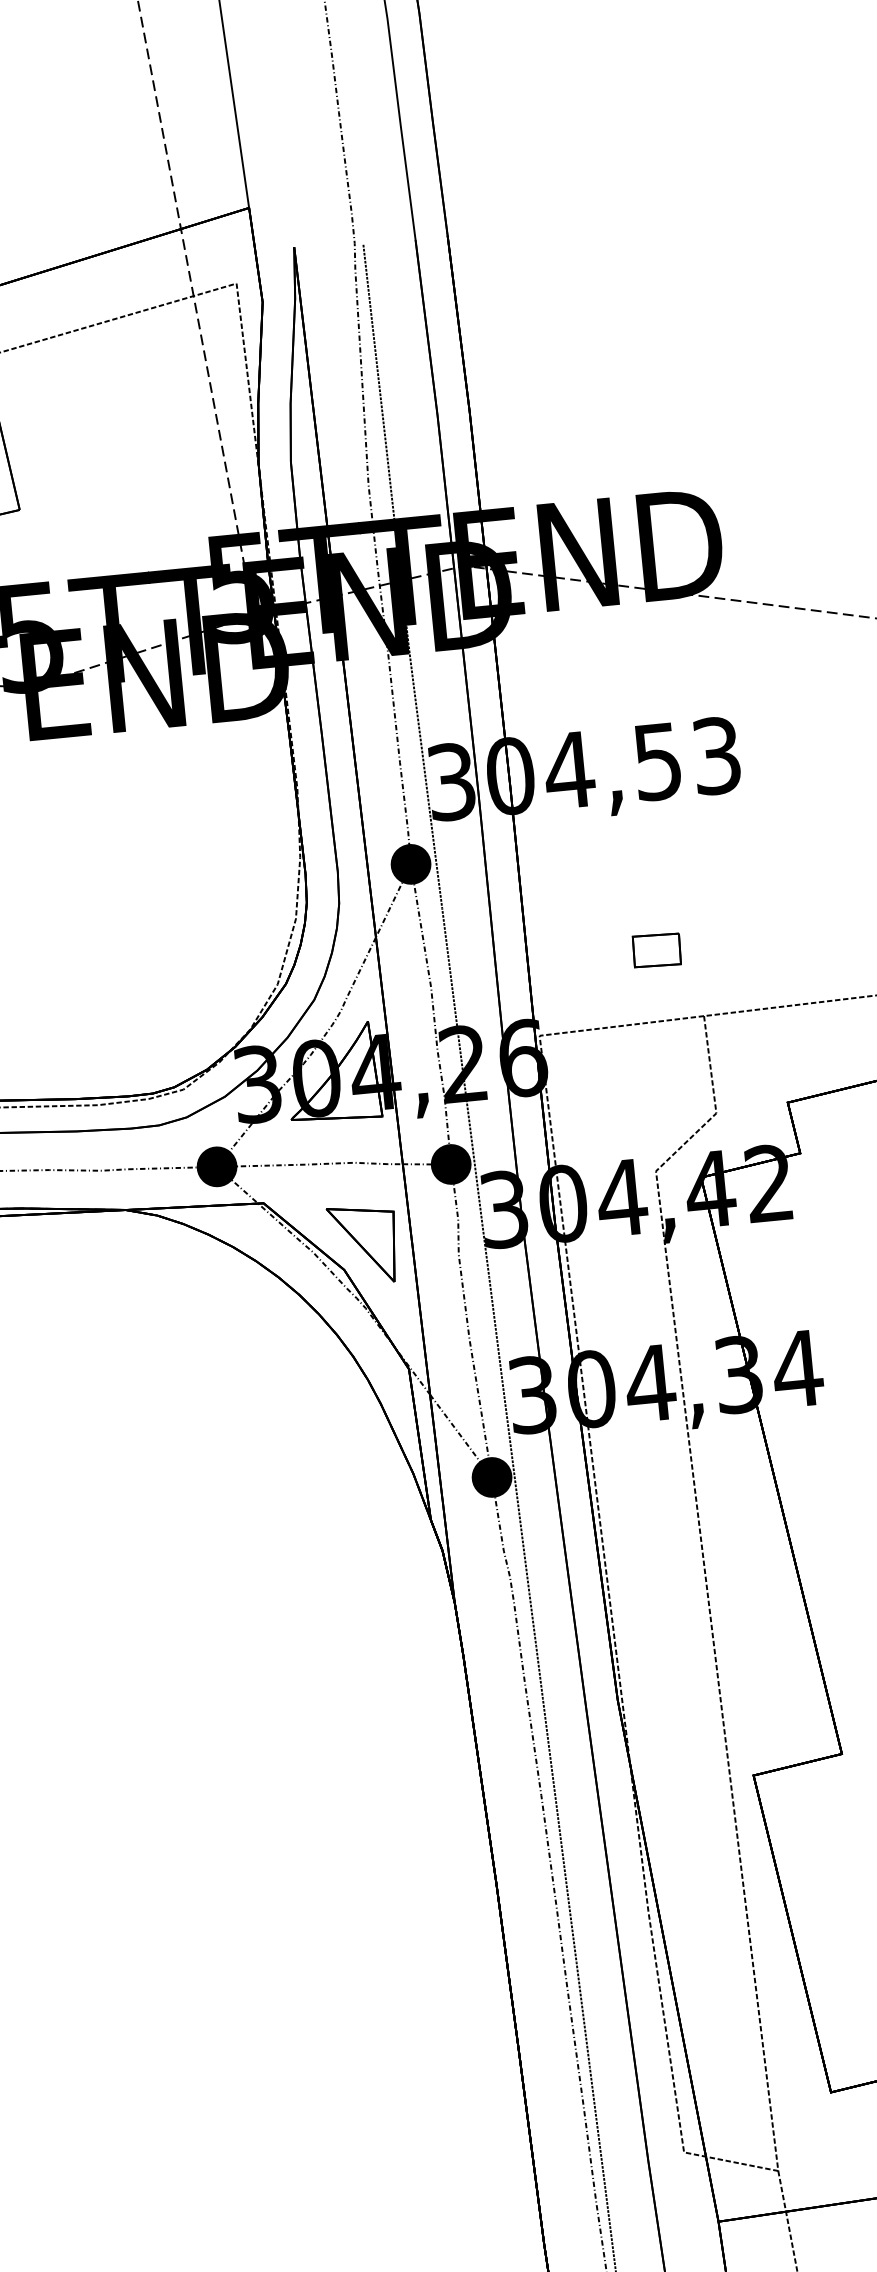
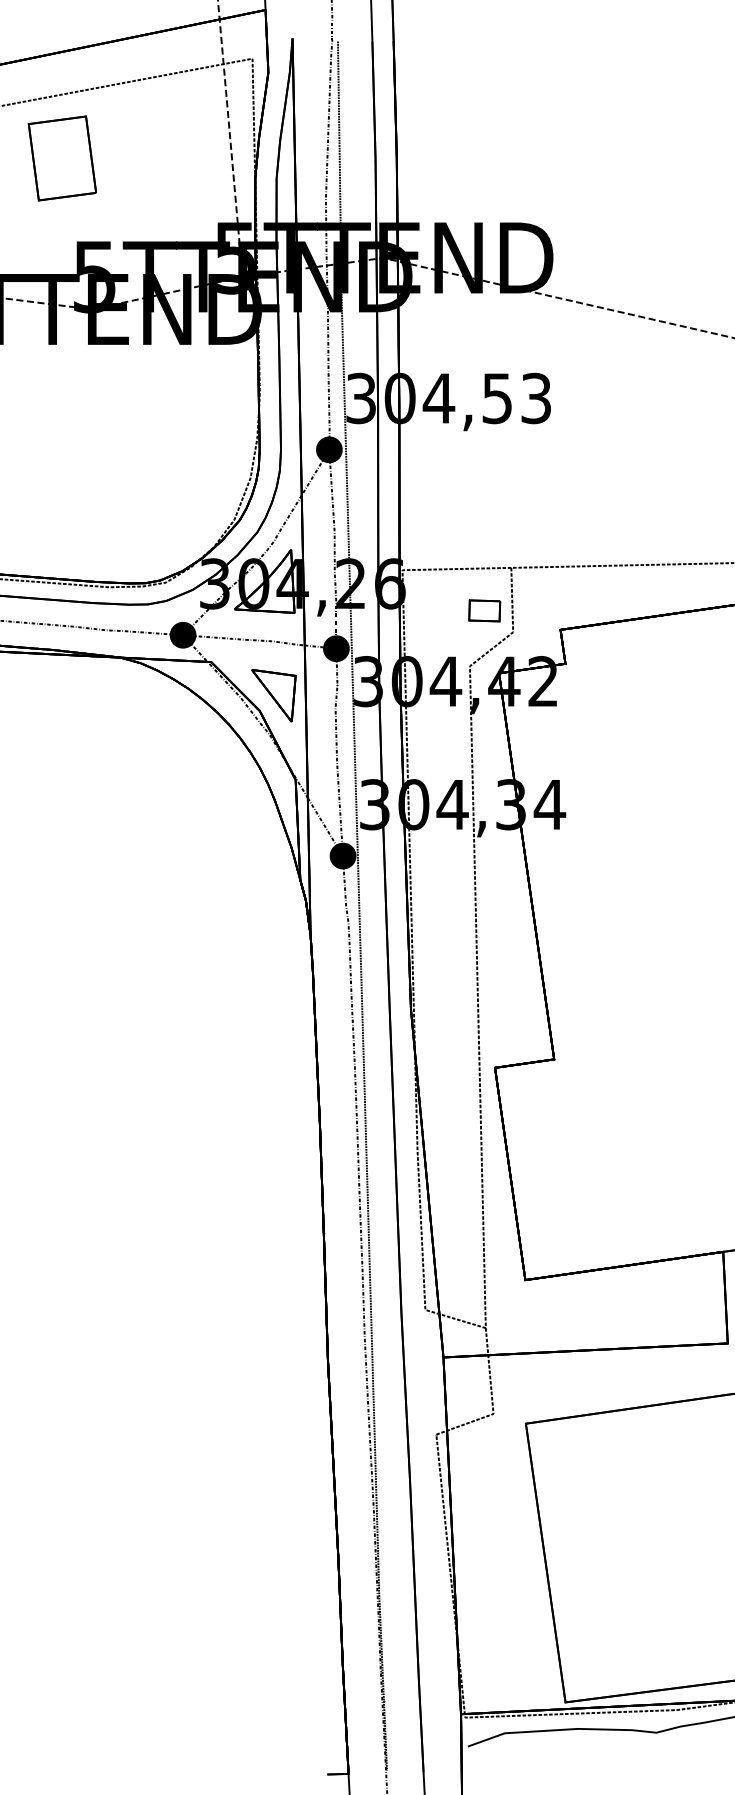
part: (656, 949) -> (484, 610), moved

